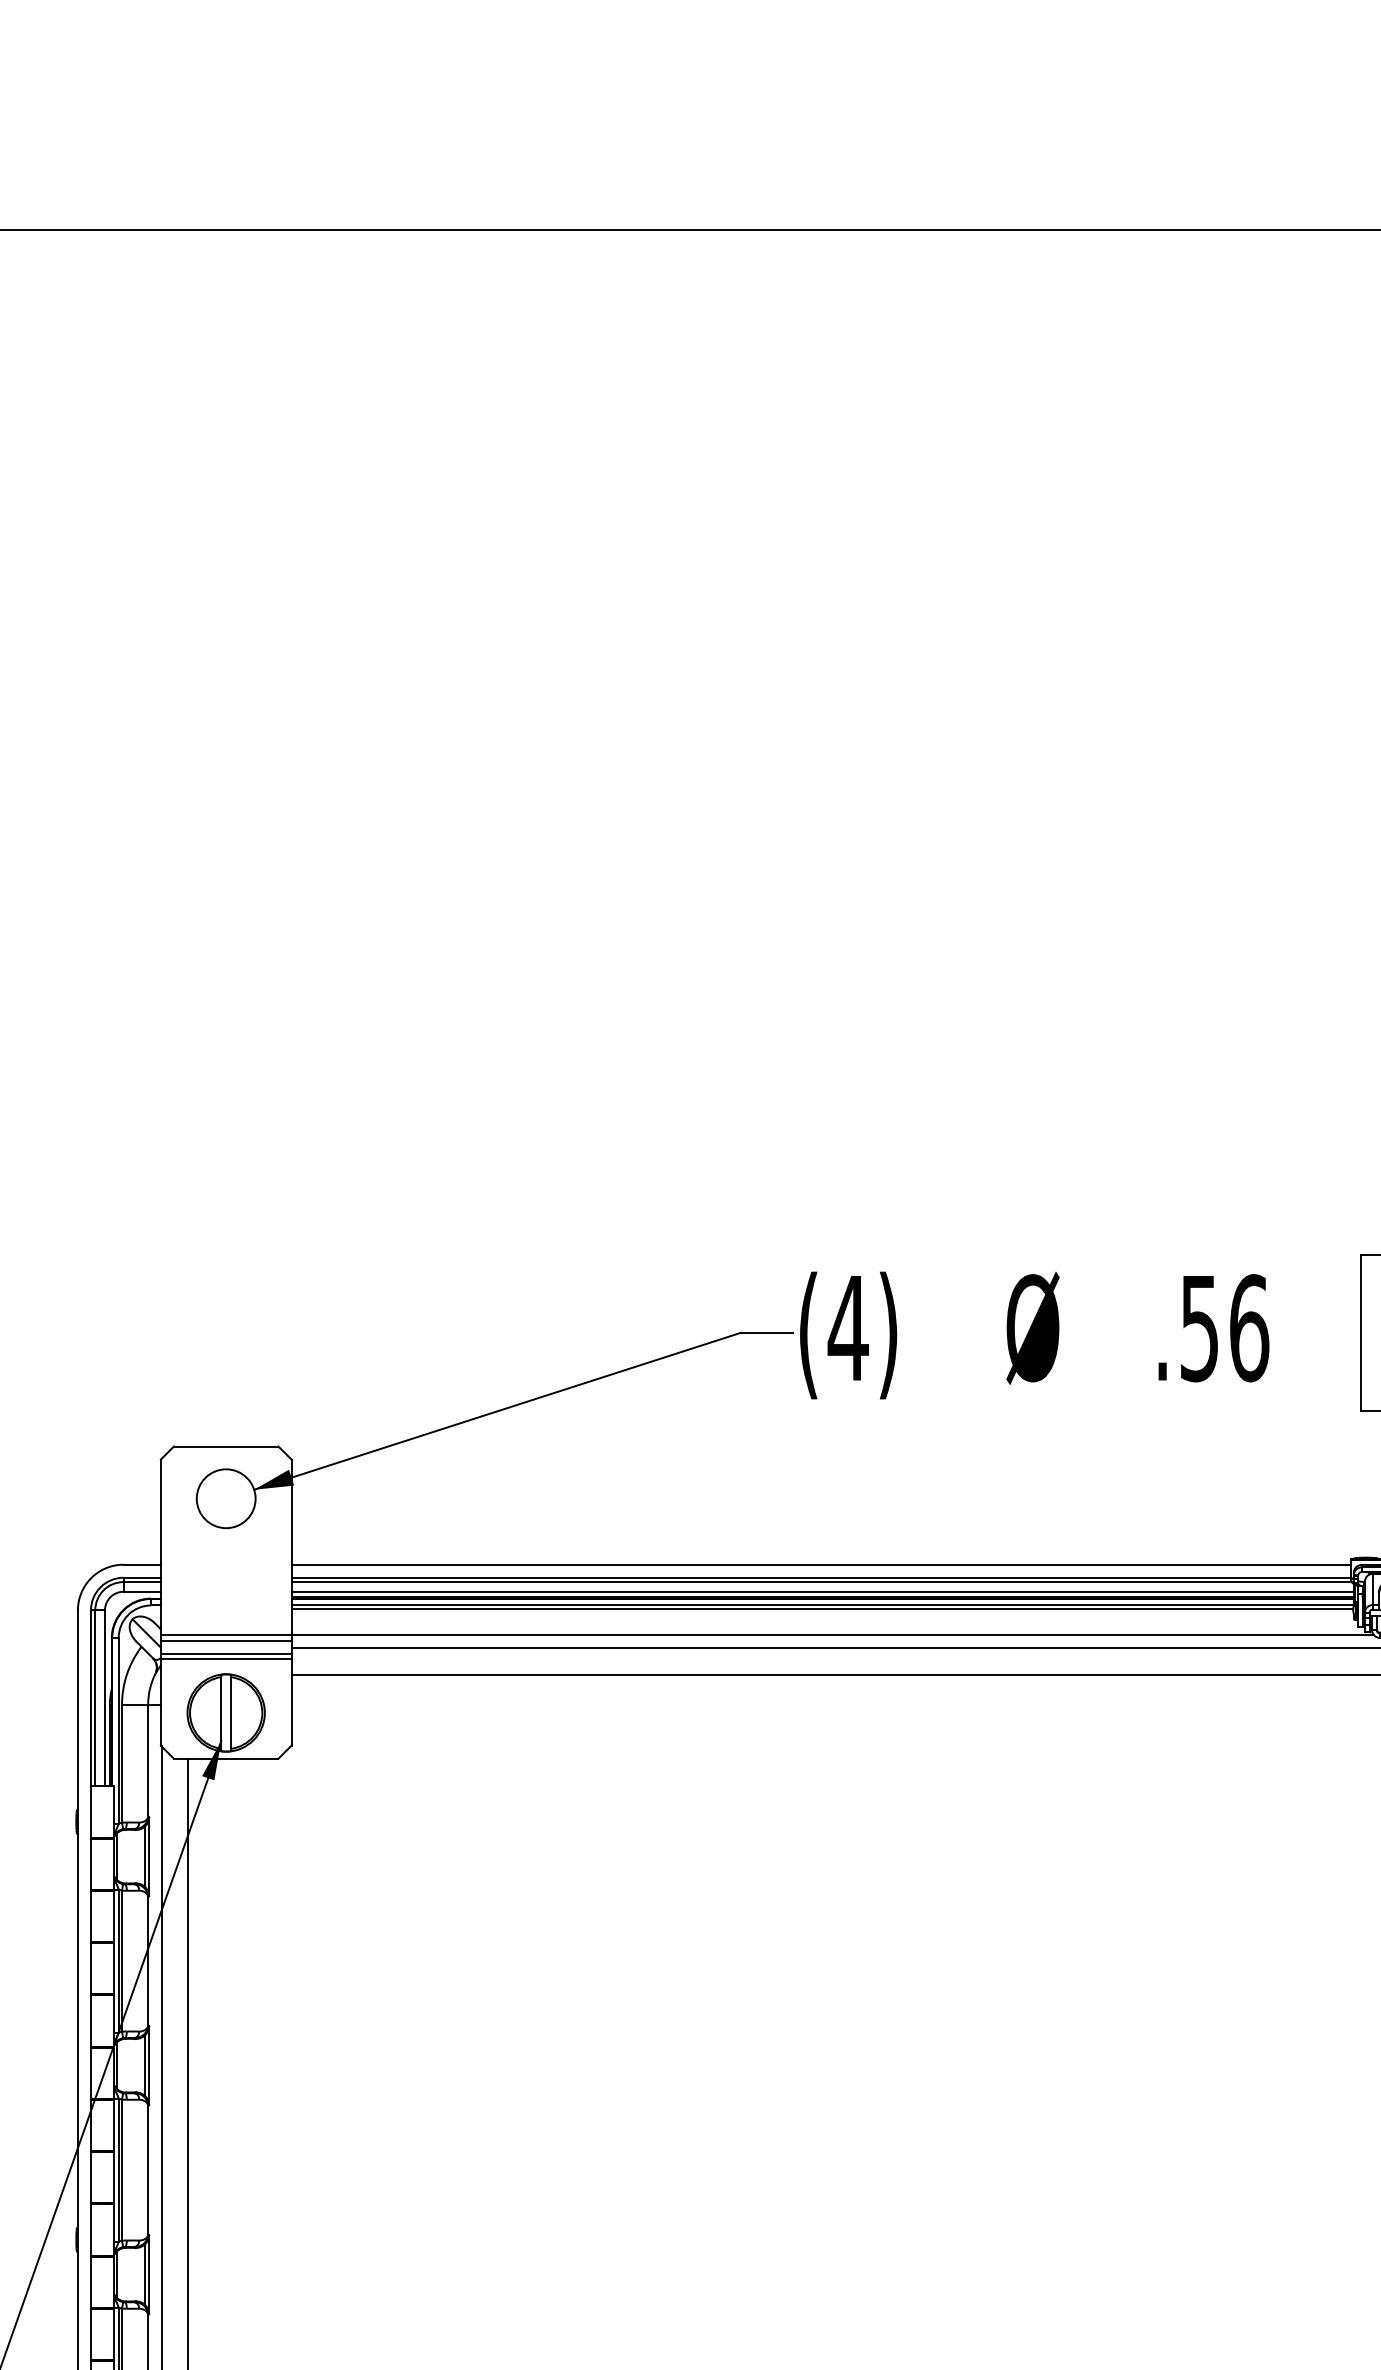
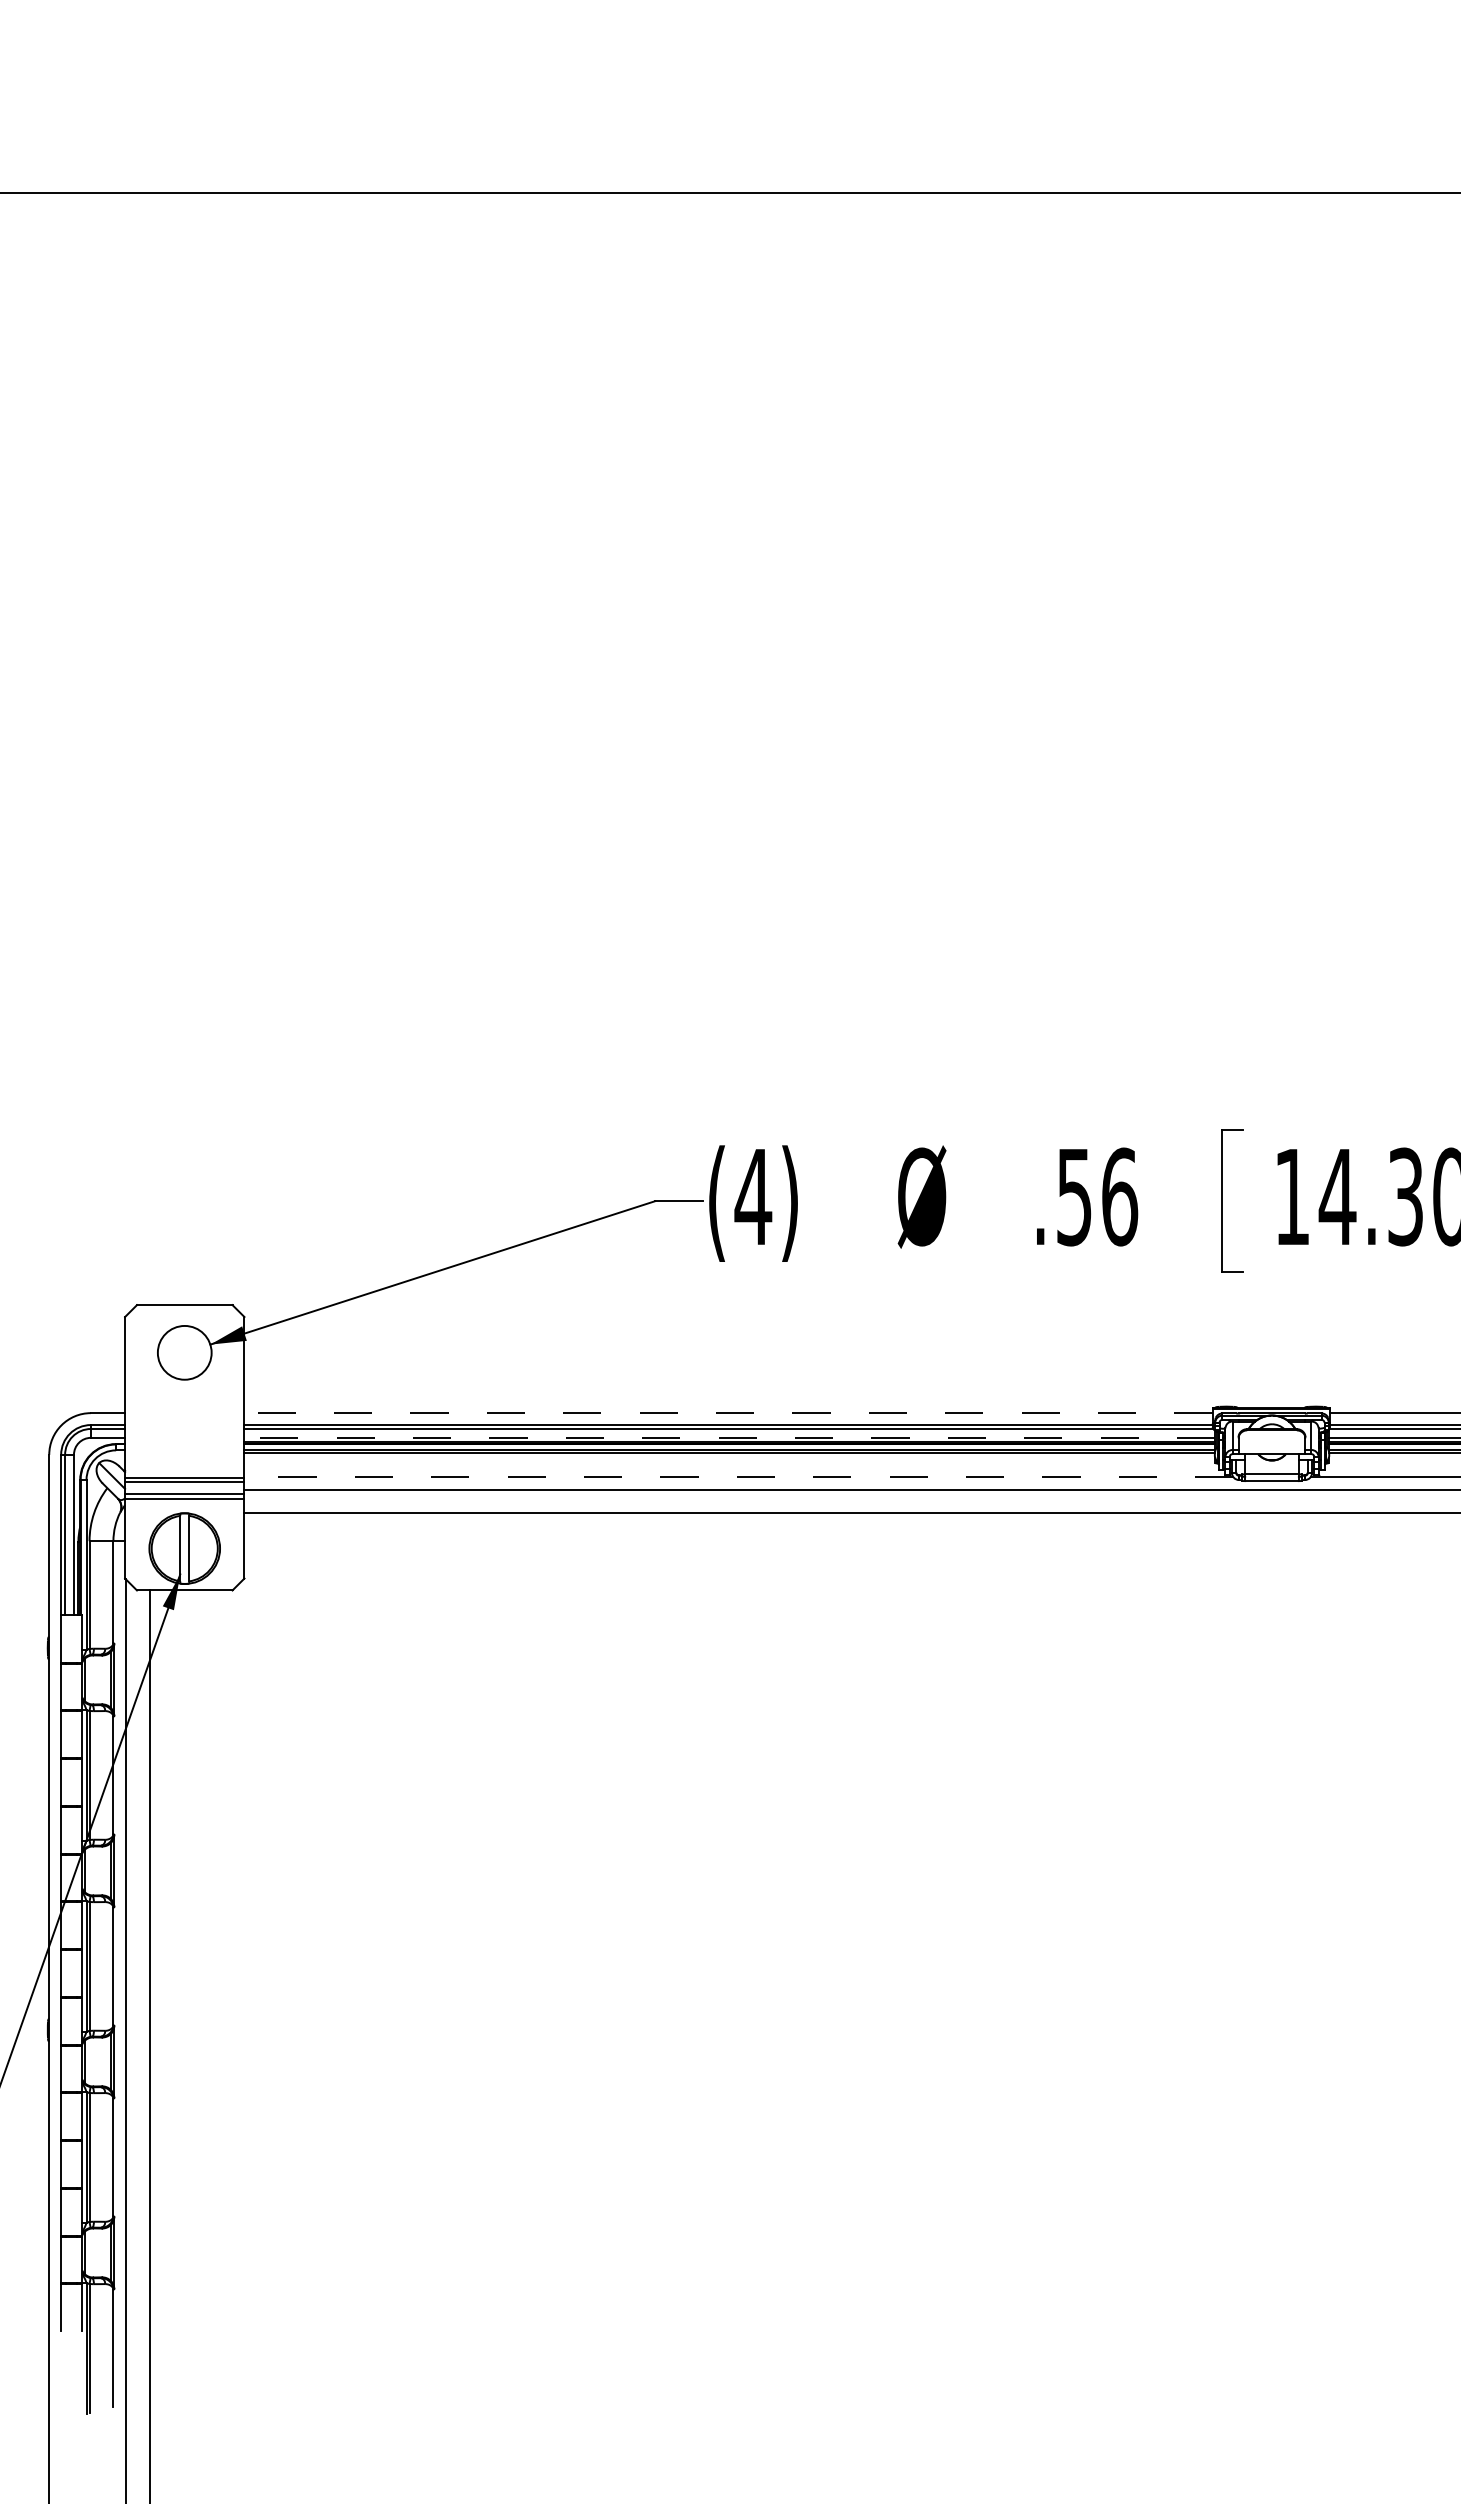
line: (821, 1565) -> (728, 1413), solid -> dashed
line: (822, 1591) -> (729, 1437), solid -> dashed
line: (832, 1635) -> (738, 1477), solid -> dashed

